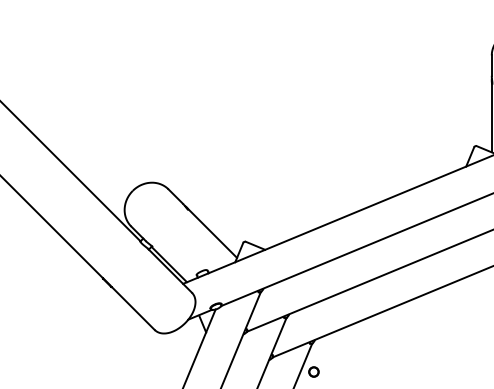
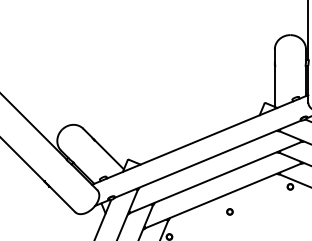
part: (415, 328) -> (229, 211), added

